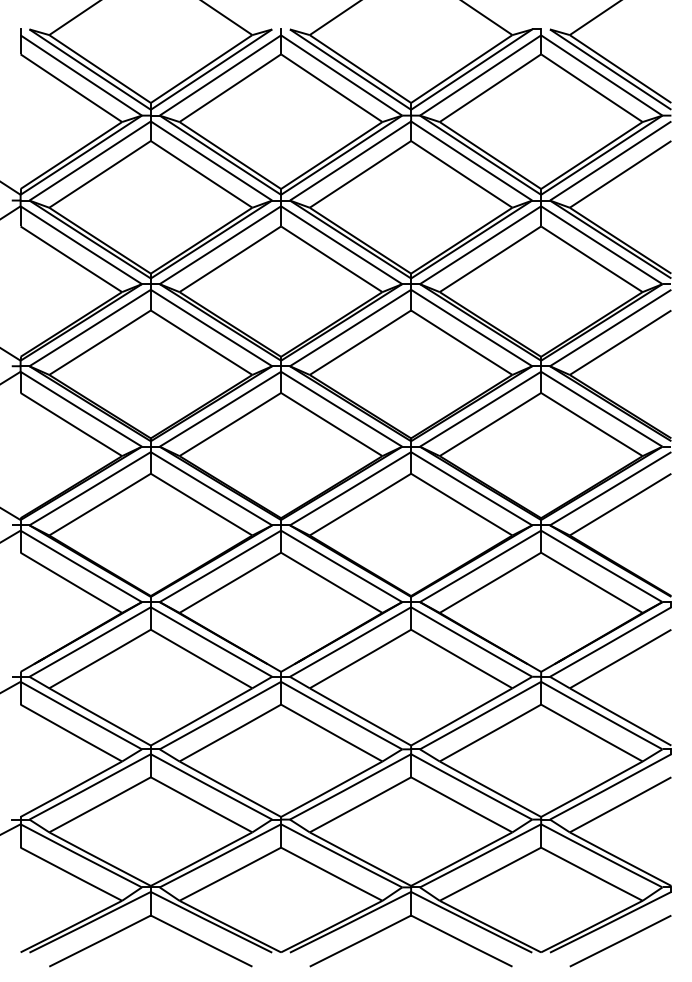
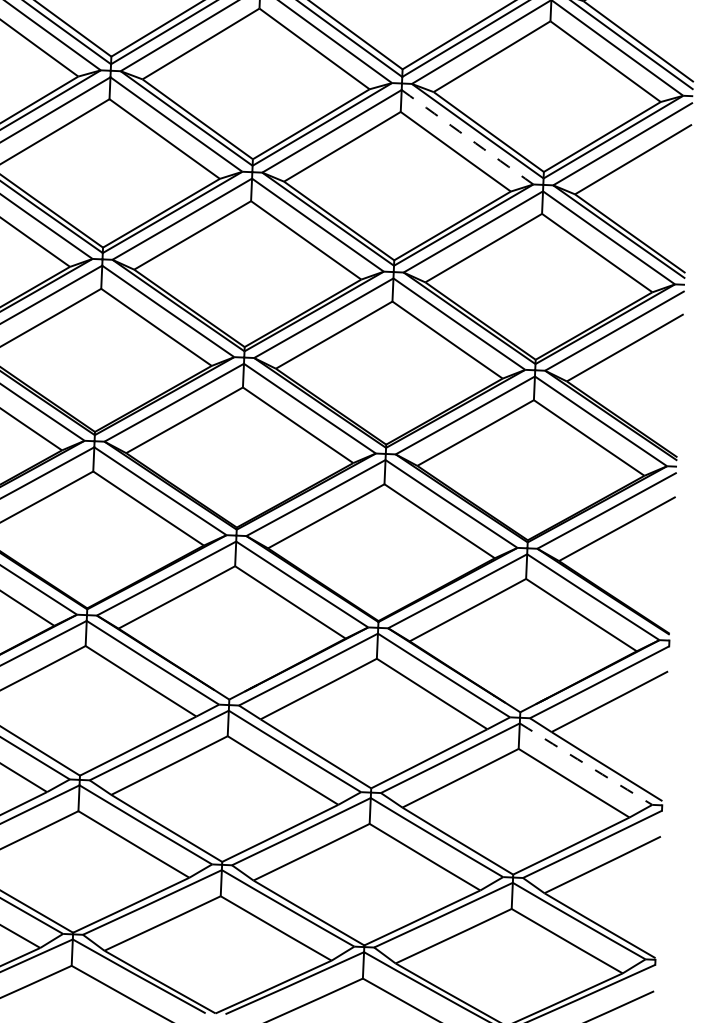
arc: (471, 161) -> (467, 137), solid -> dashed
arc: (601, 715) -> (585, 764), solid -> dashed

